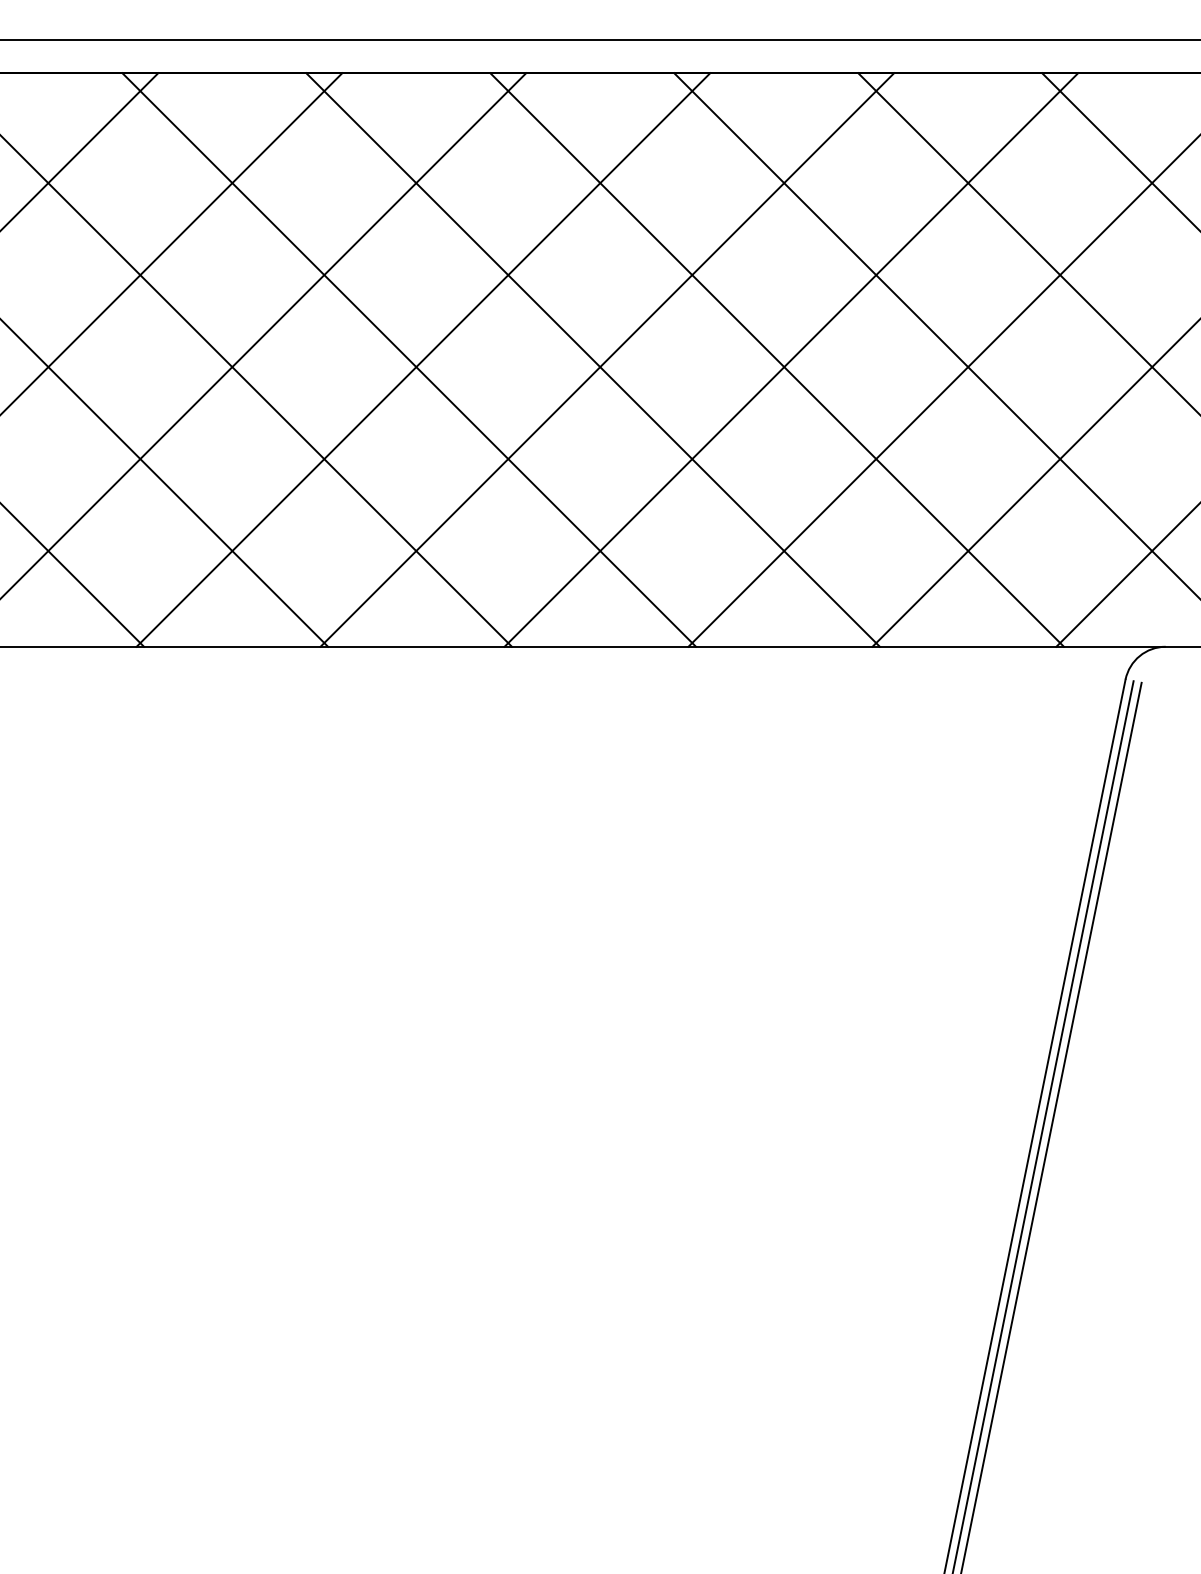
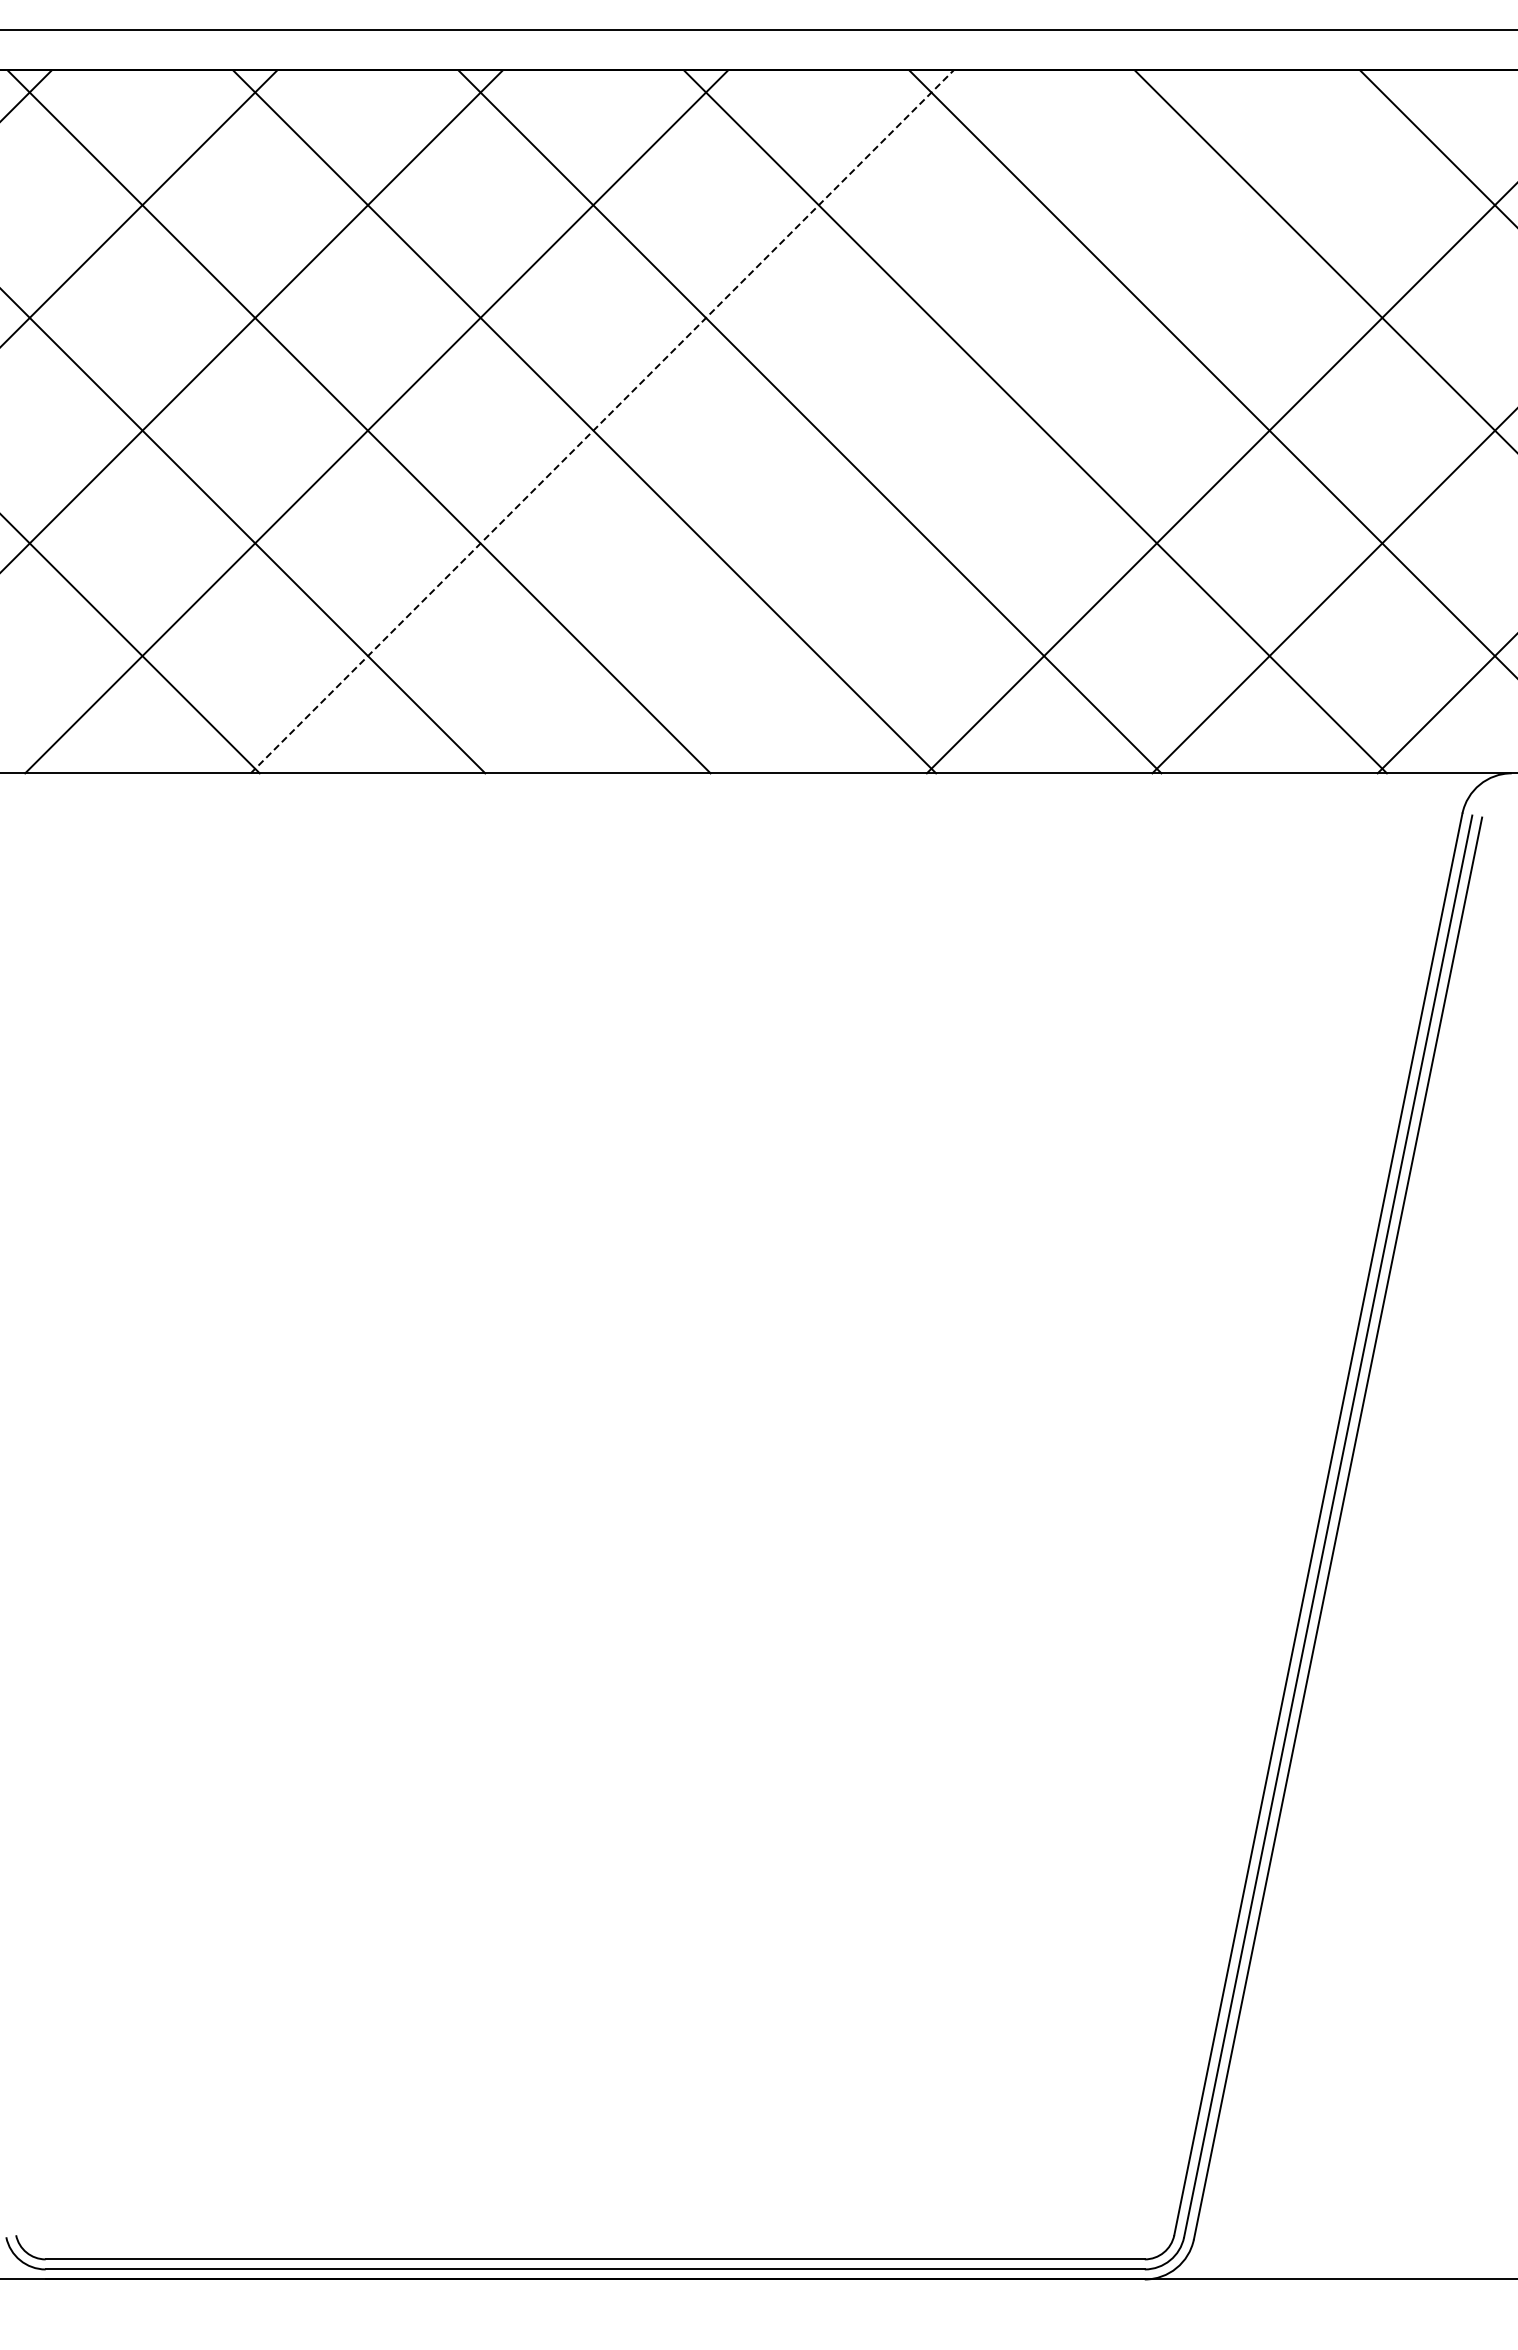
line: (423, 359) -> (602, 421), solid -> dashed
line: (607, 359) -> (827, 421), removed
line: (791, 359) -> (1052, 421), removed

